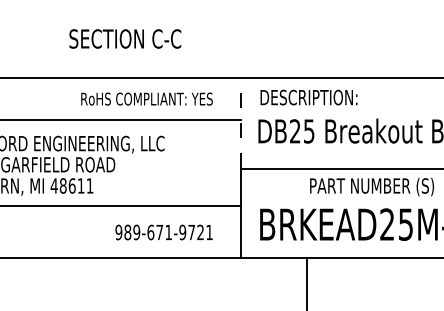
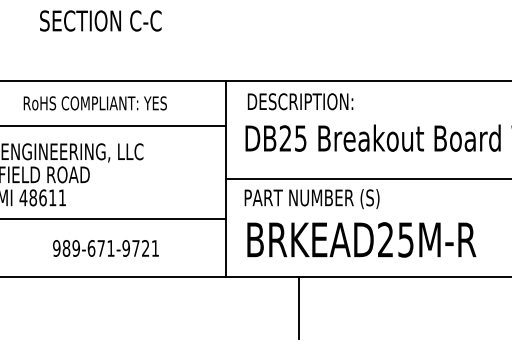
text: (125, 38) -> (100, 20), moved
text: (146, 99) -> (94, 103), moved
line: (240, 123) -> (226, 129), dashed -> solid
text: (371, 187) -> (311, 199), moved
text: (163, 232) -> (105, 248), moved

